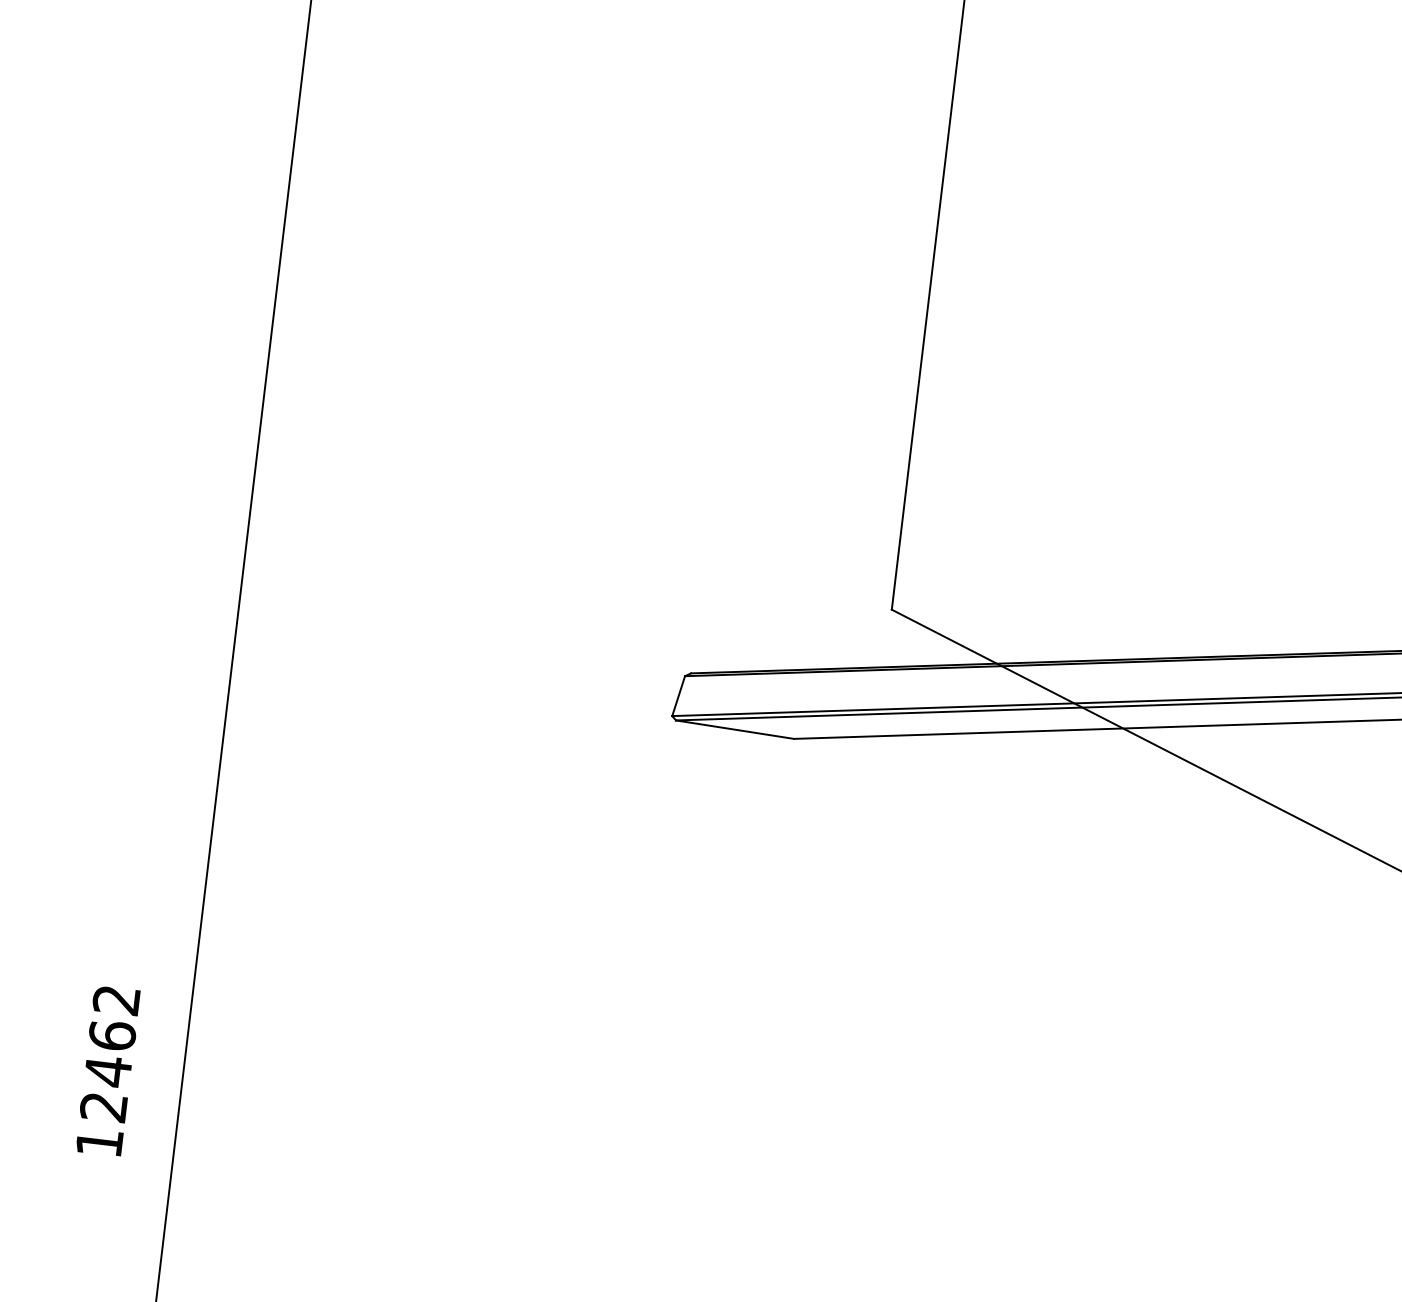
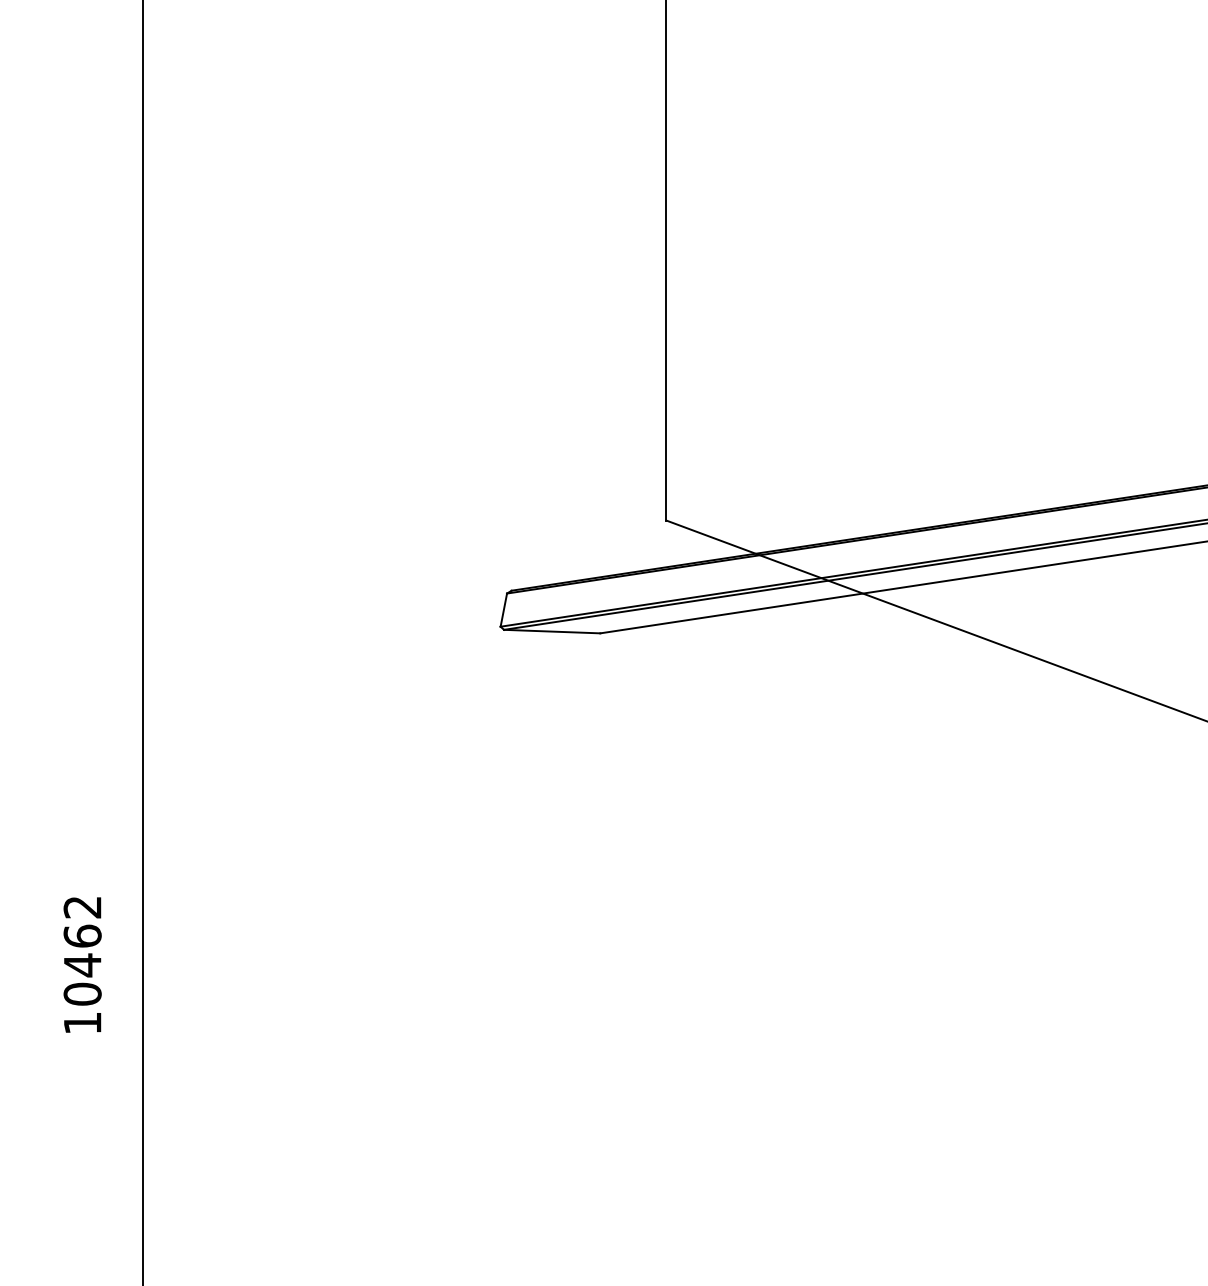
text: (103, 1106) -> (82, 993), 12462 -> 10462

